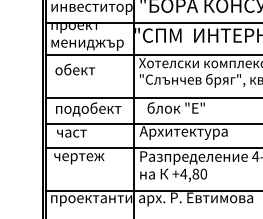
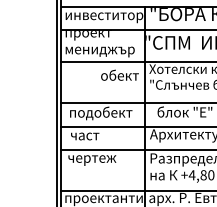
text: (74, 69) -> (119, 75), moved

